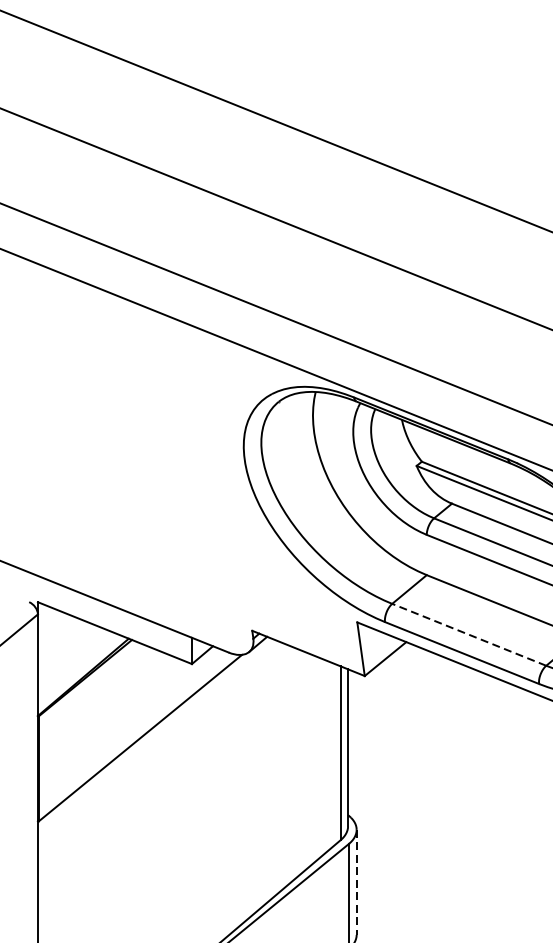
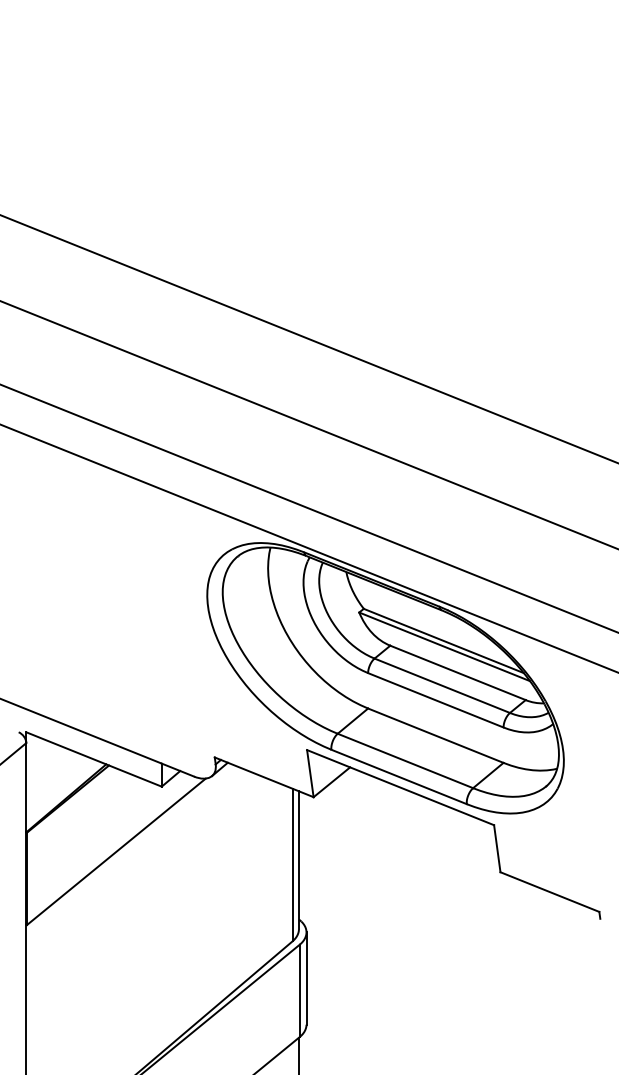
line: (469, 634) -> (405, 760), dashed -> solid
line: (356, 883) -> (306, 979), dashed -> solid

